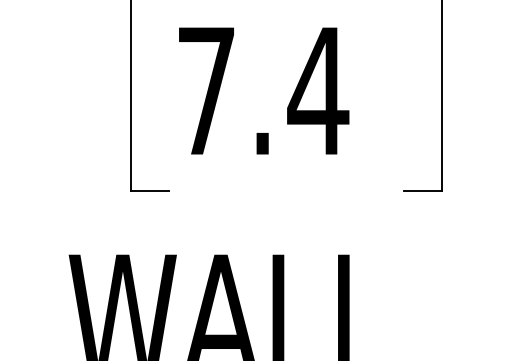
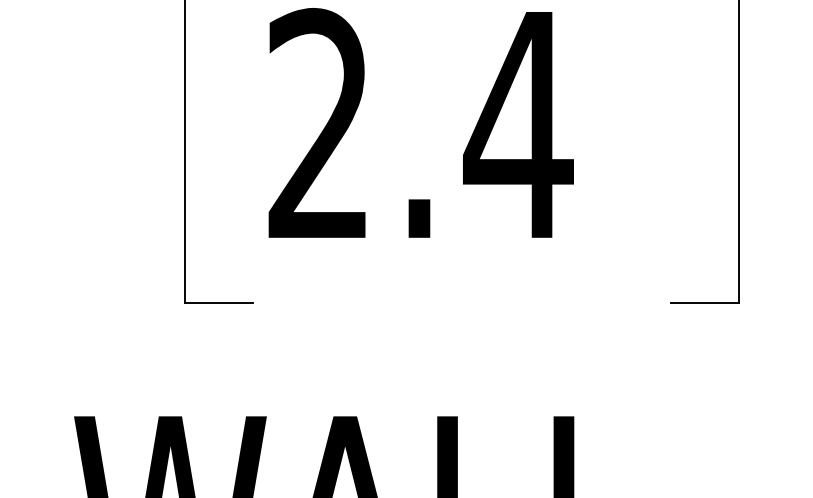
text: (205, 89) -> (317, 122), 7.4 -> 2.4

